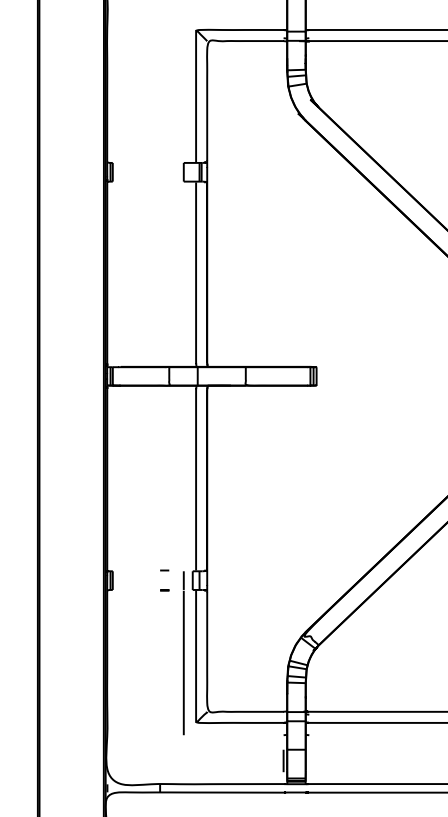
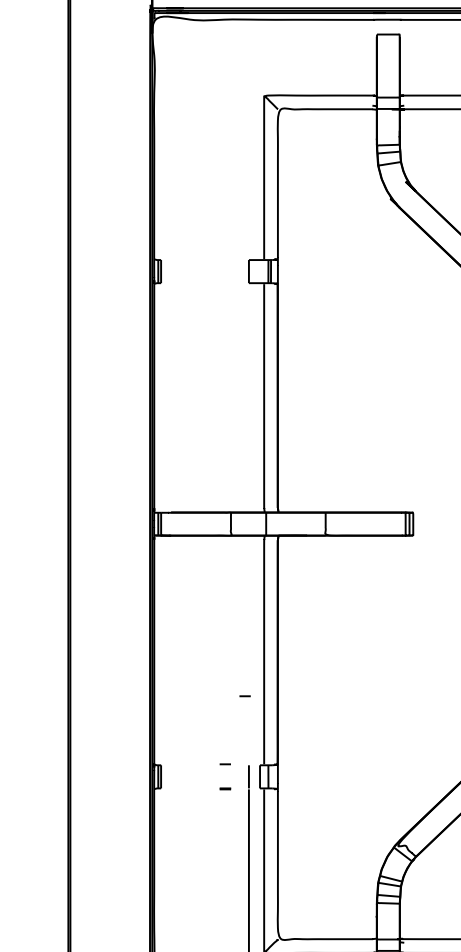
curve: (180, 515) -> (244, 696), added

